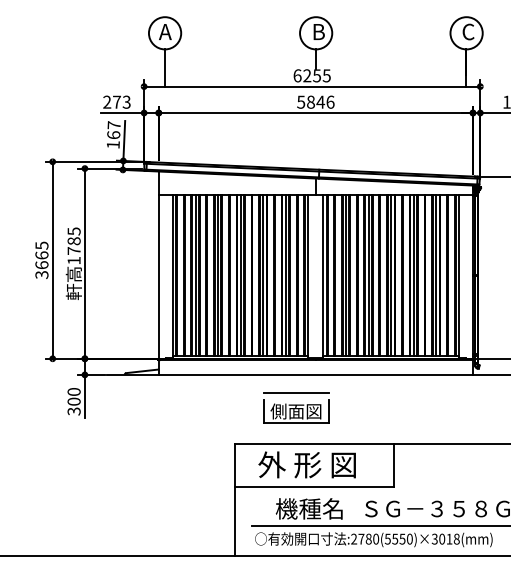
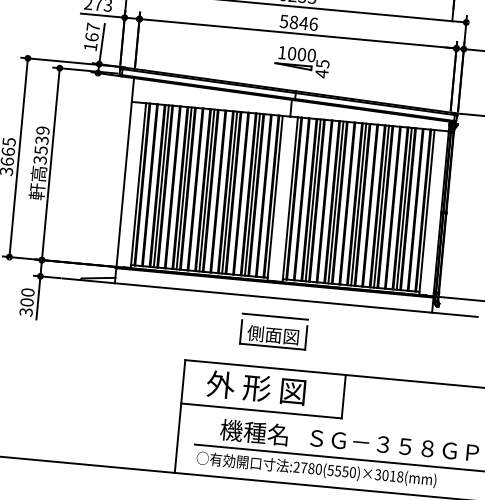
part: (322, 140) -> (302, 62), added
text: (73, 245) -> (41, 144), 1785 -> 3539
part: (296, 407) -> (274, 331), moved

